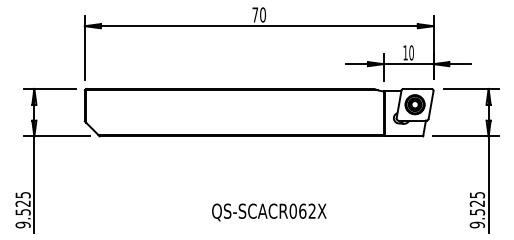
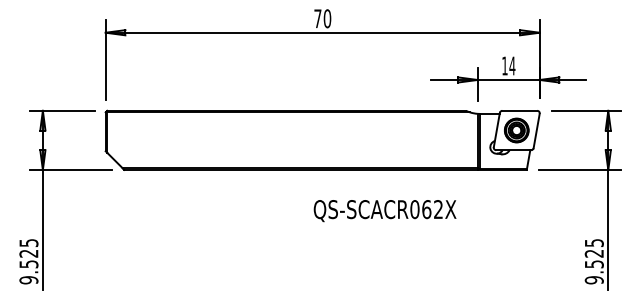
text: (411, 52) -> (512, 65), 10 -> 14
text: (269, 212) -> (385, 211), moved

